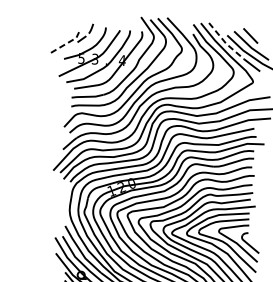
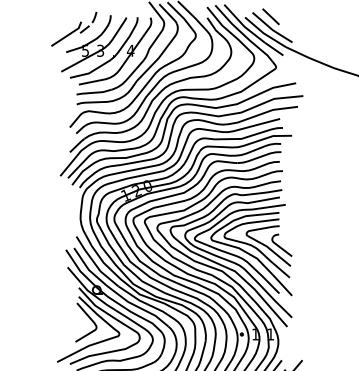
line: (225, 42) -> (243, 25), dashed -> solid
line: (66, 43) -> (68, 34), dashed -> solid

